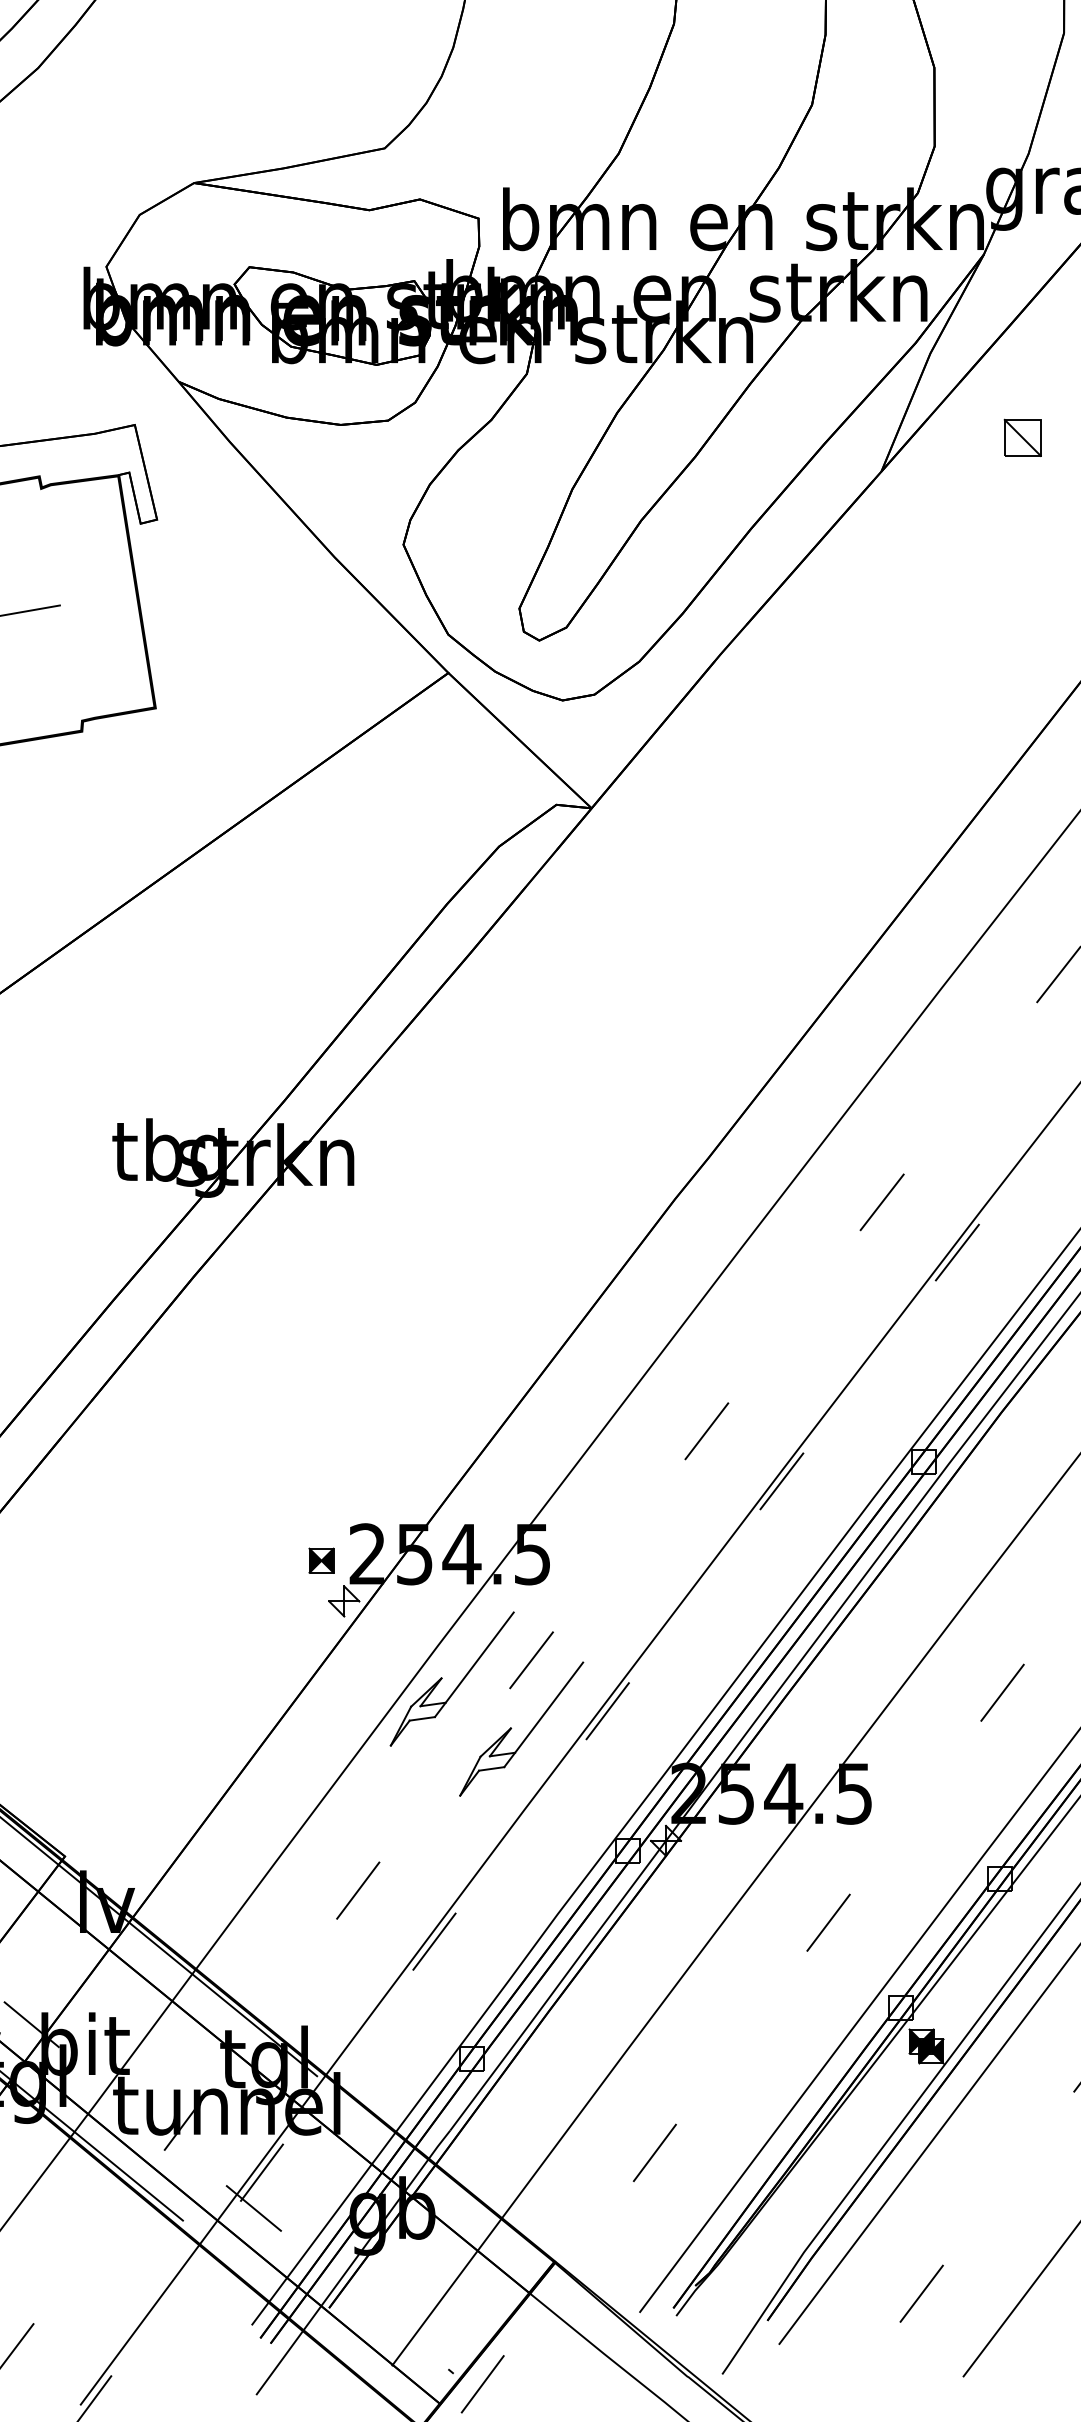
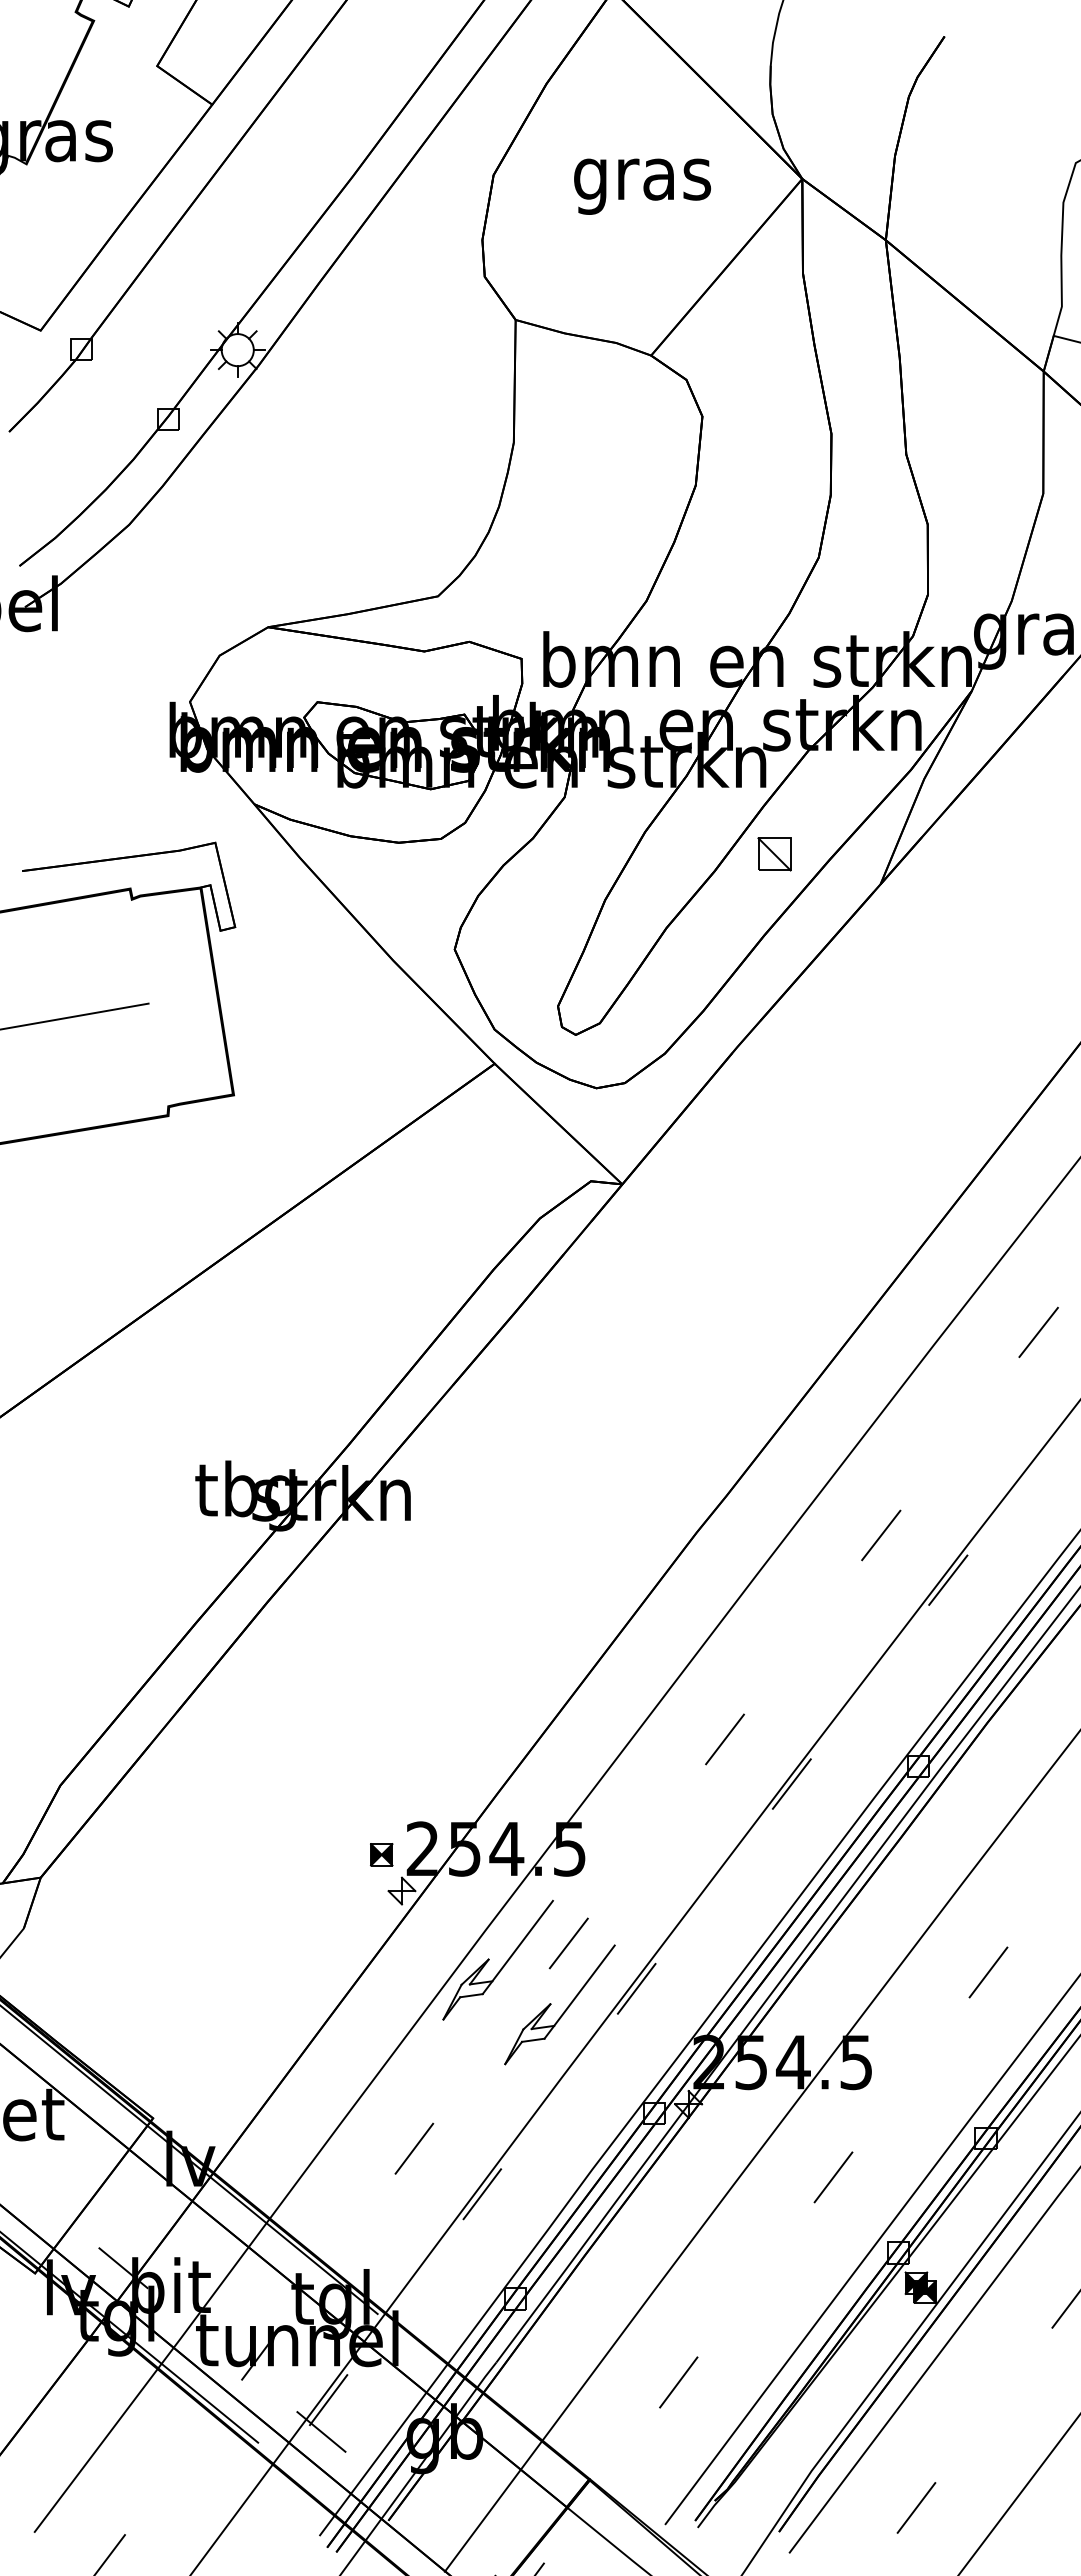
part: (1022, 438) -> (774, 854), moved

